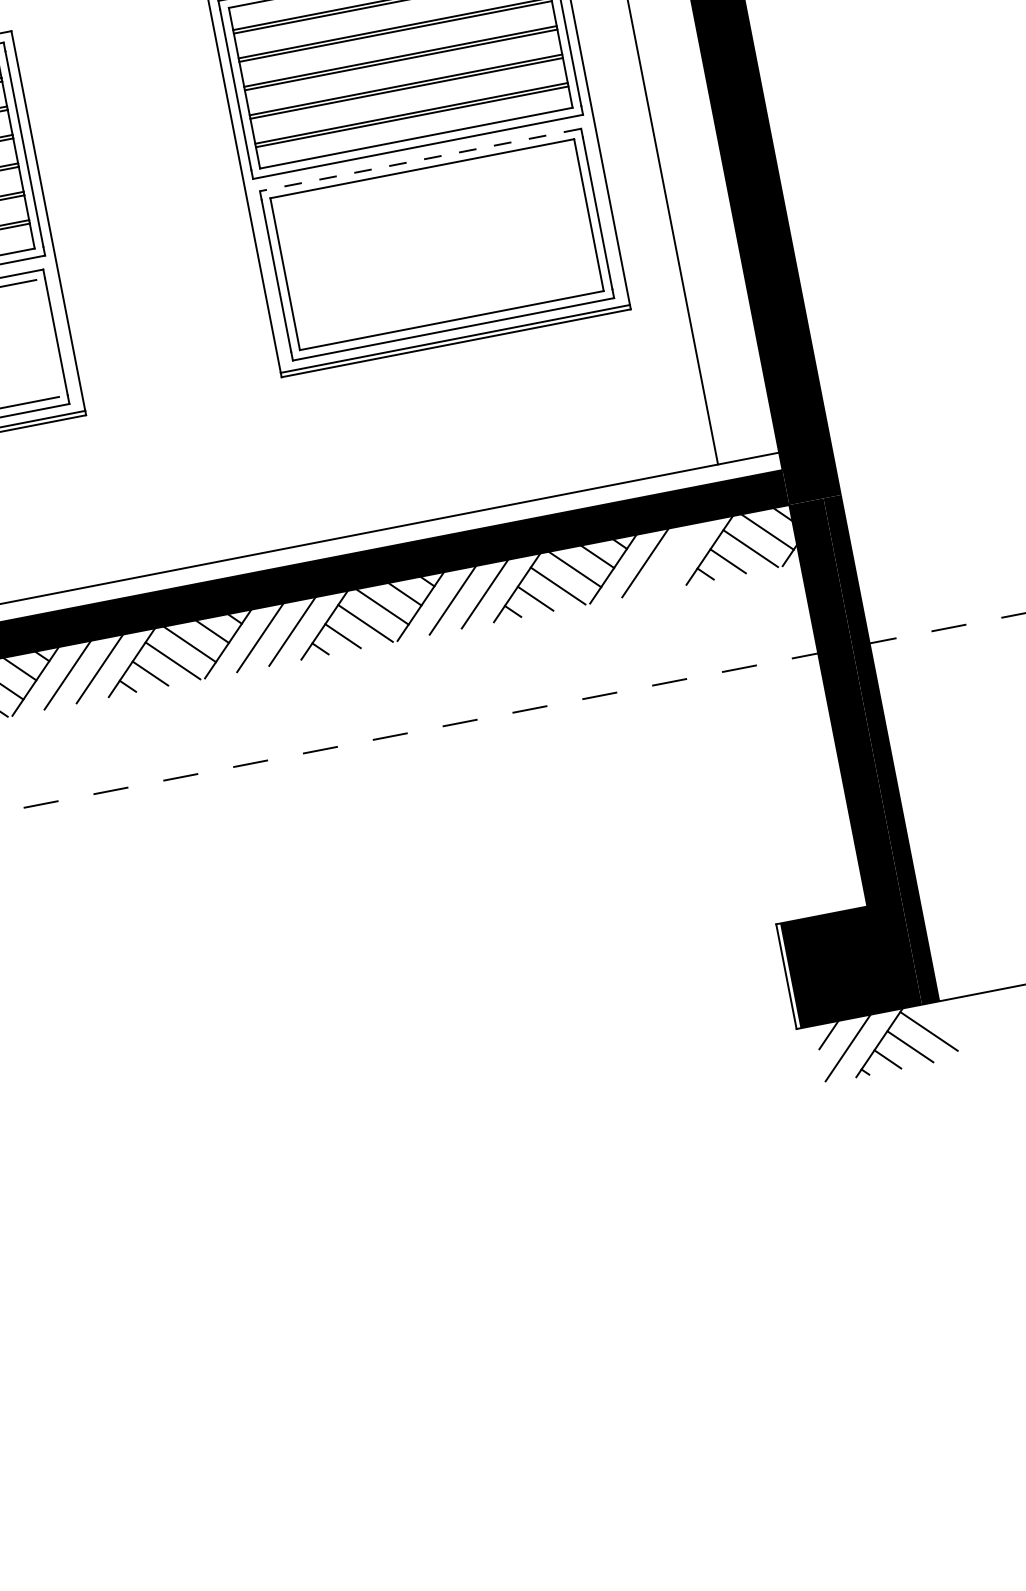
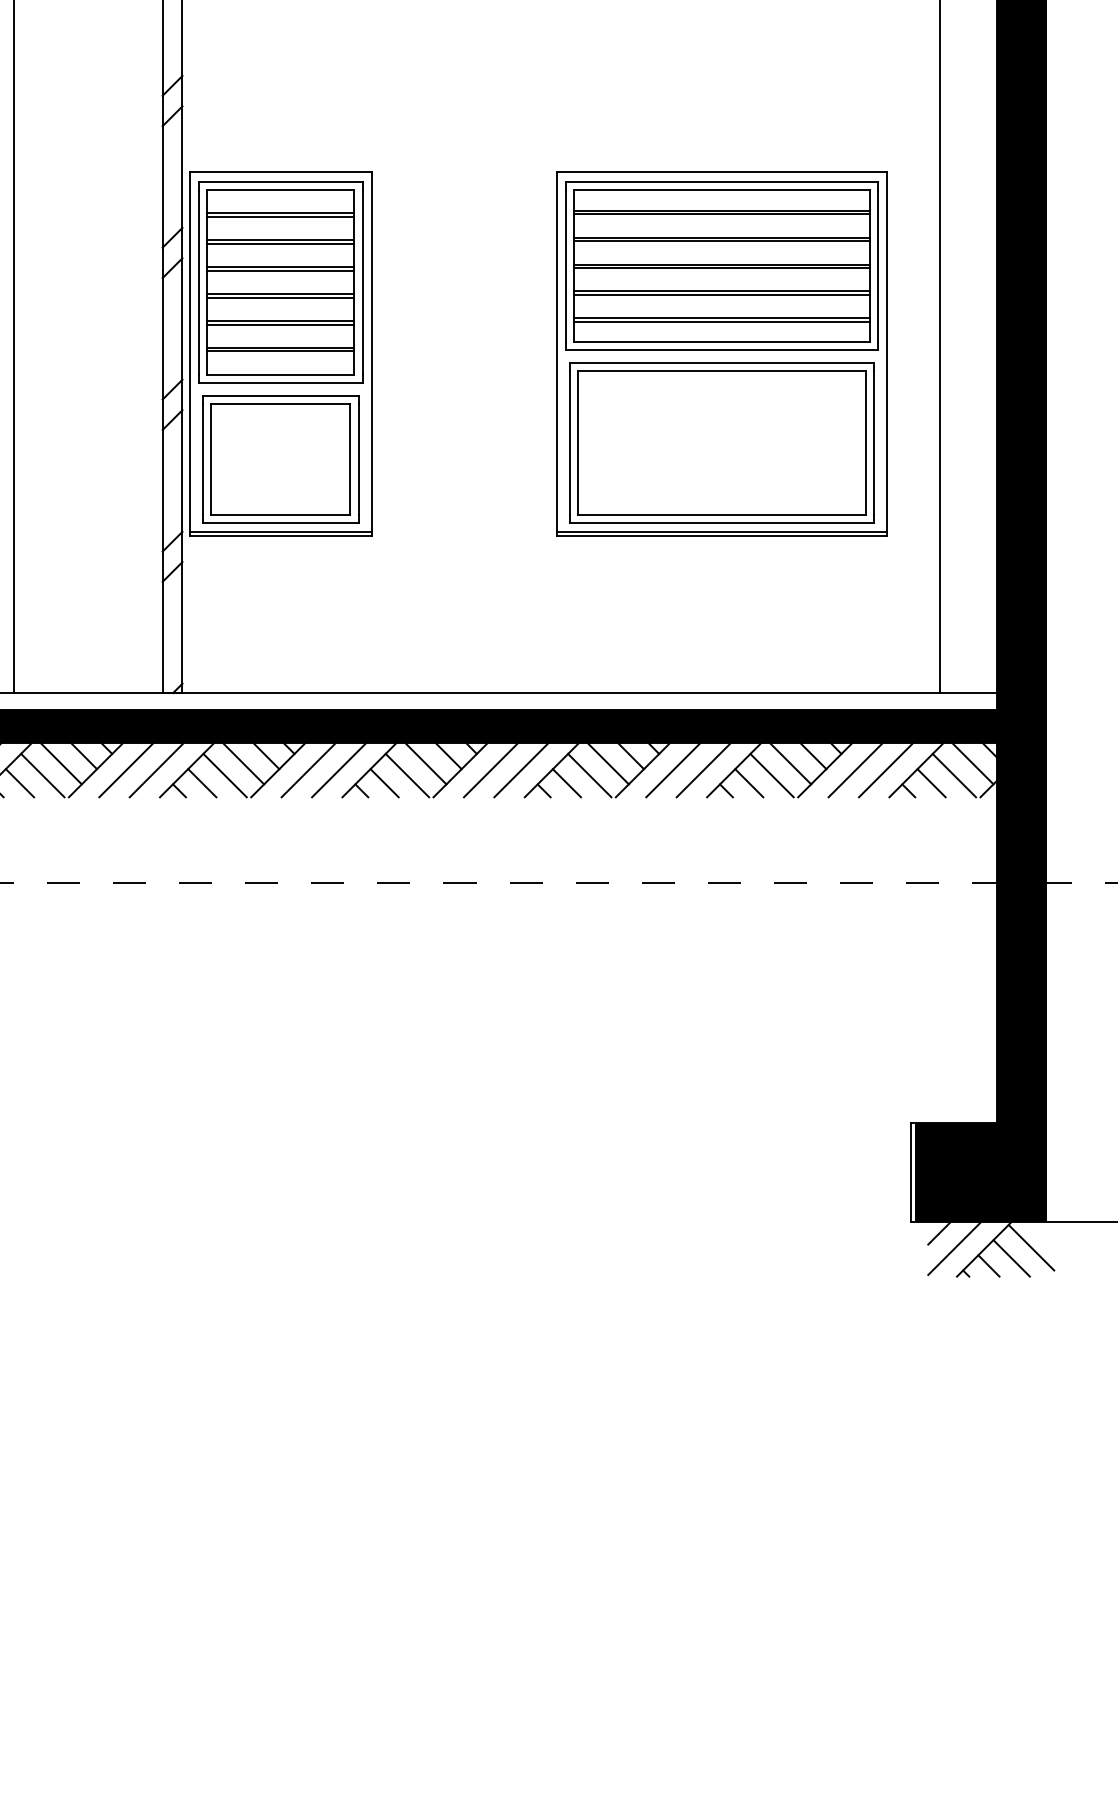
line: (419, 160) -> (721, 362), dashed -> solid
line: (47, 337) -> (350, 458), added
line: (677, 556) -> (886, 769), added

